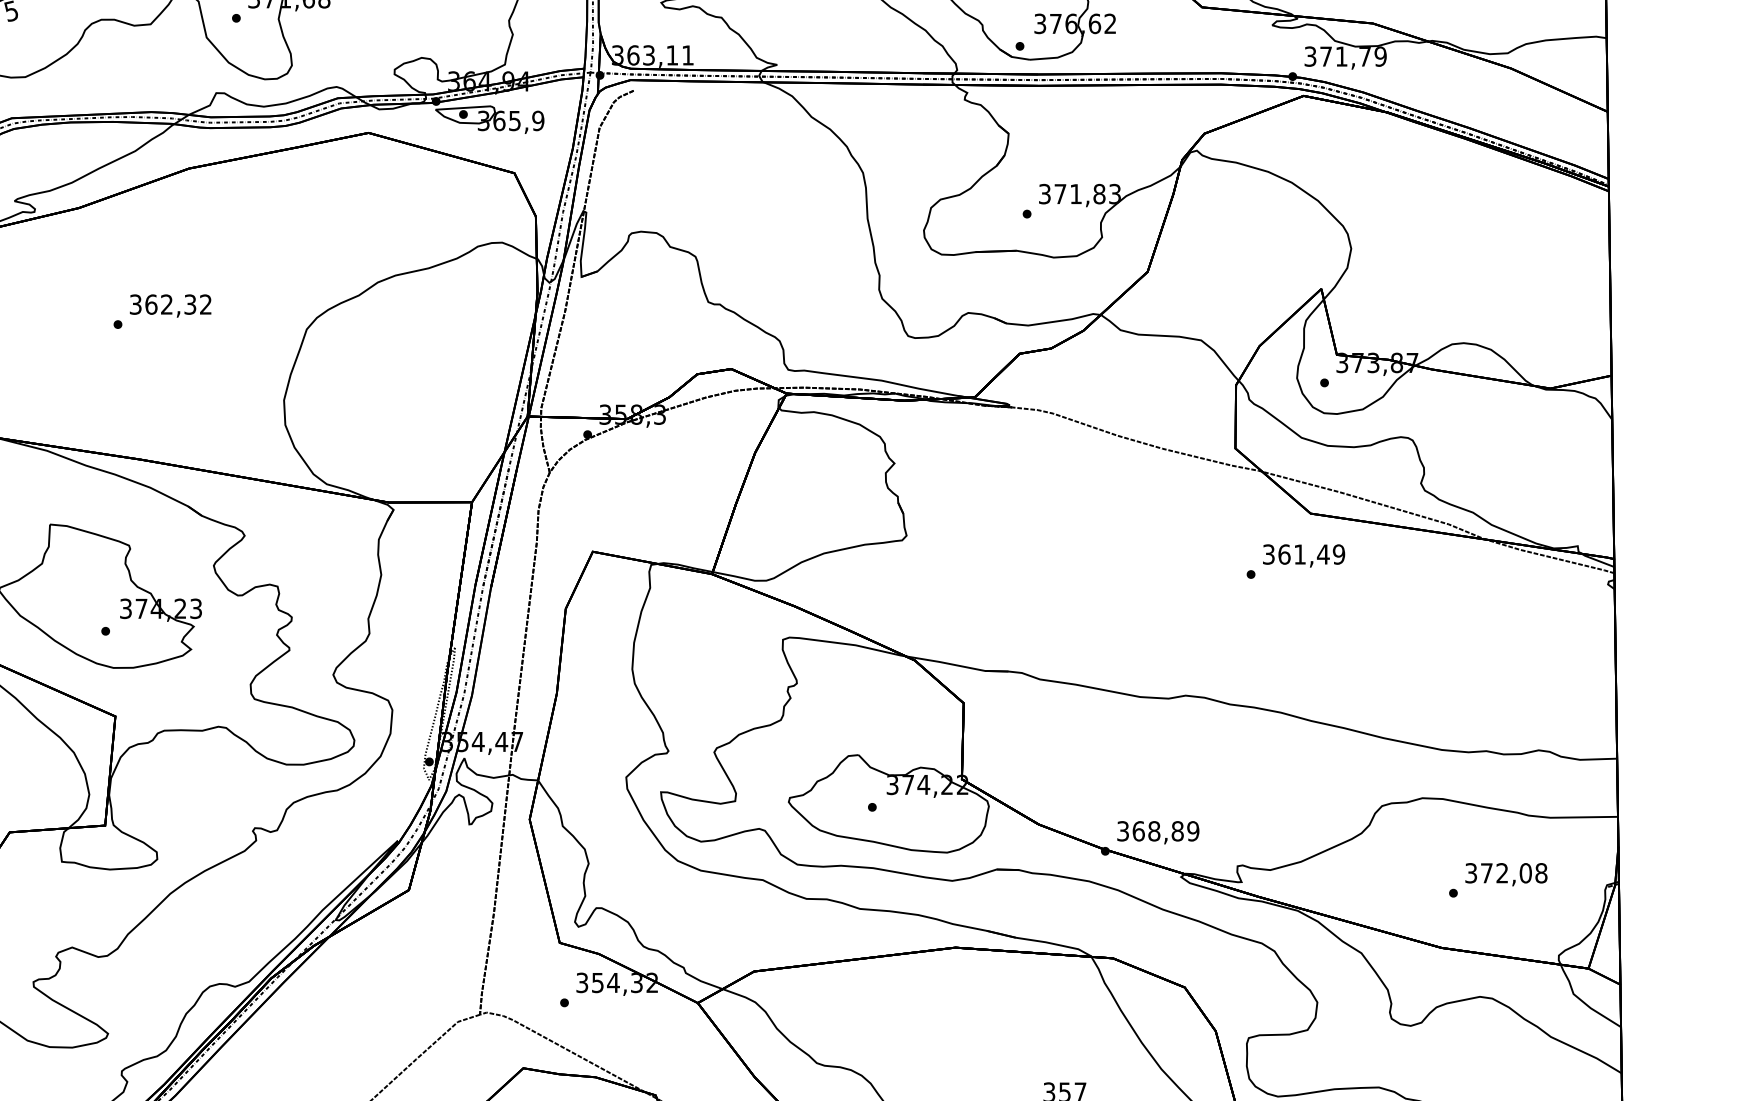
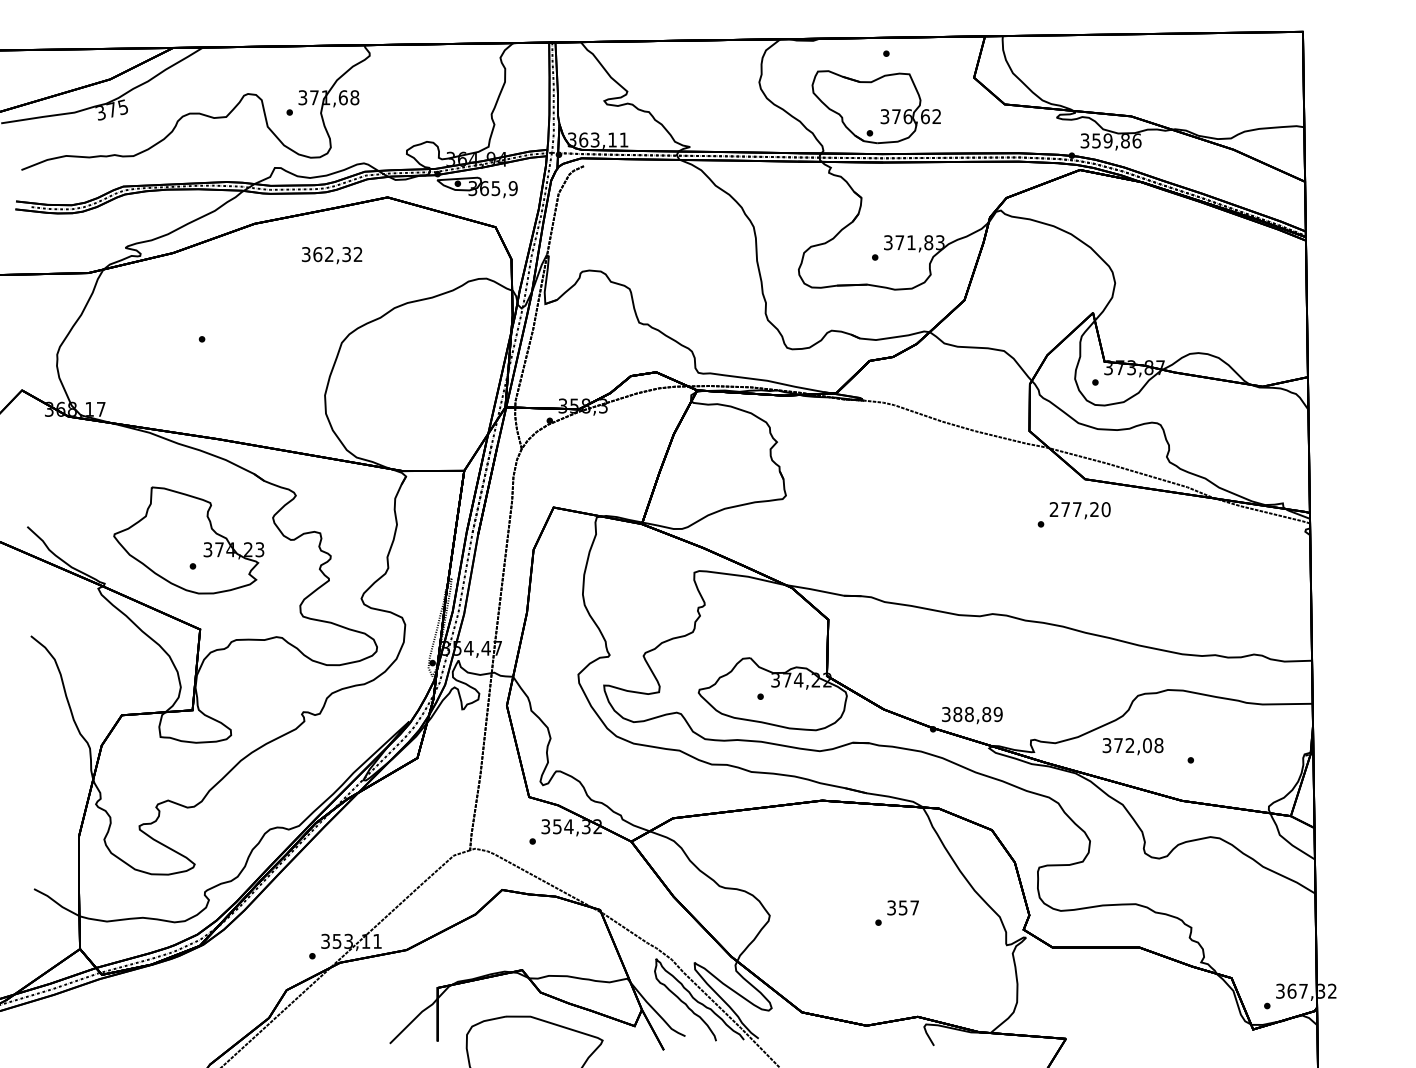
text: (1353, 56) -> (1116, 140), 371,79 -> 359,86
text: (169, 305) -> (331, 255), moved
text: (1303, 554) -> (1079, 509), 361,49 -> 277,20
text: (1138, 831) -> (957, 714), 368,89 -> 388,89
text: (1505, 874) -> (1132, 746), moved

